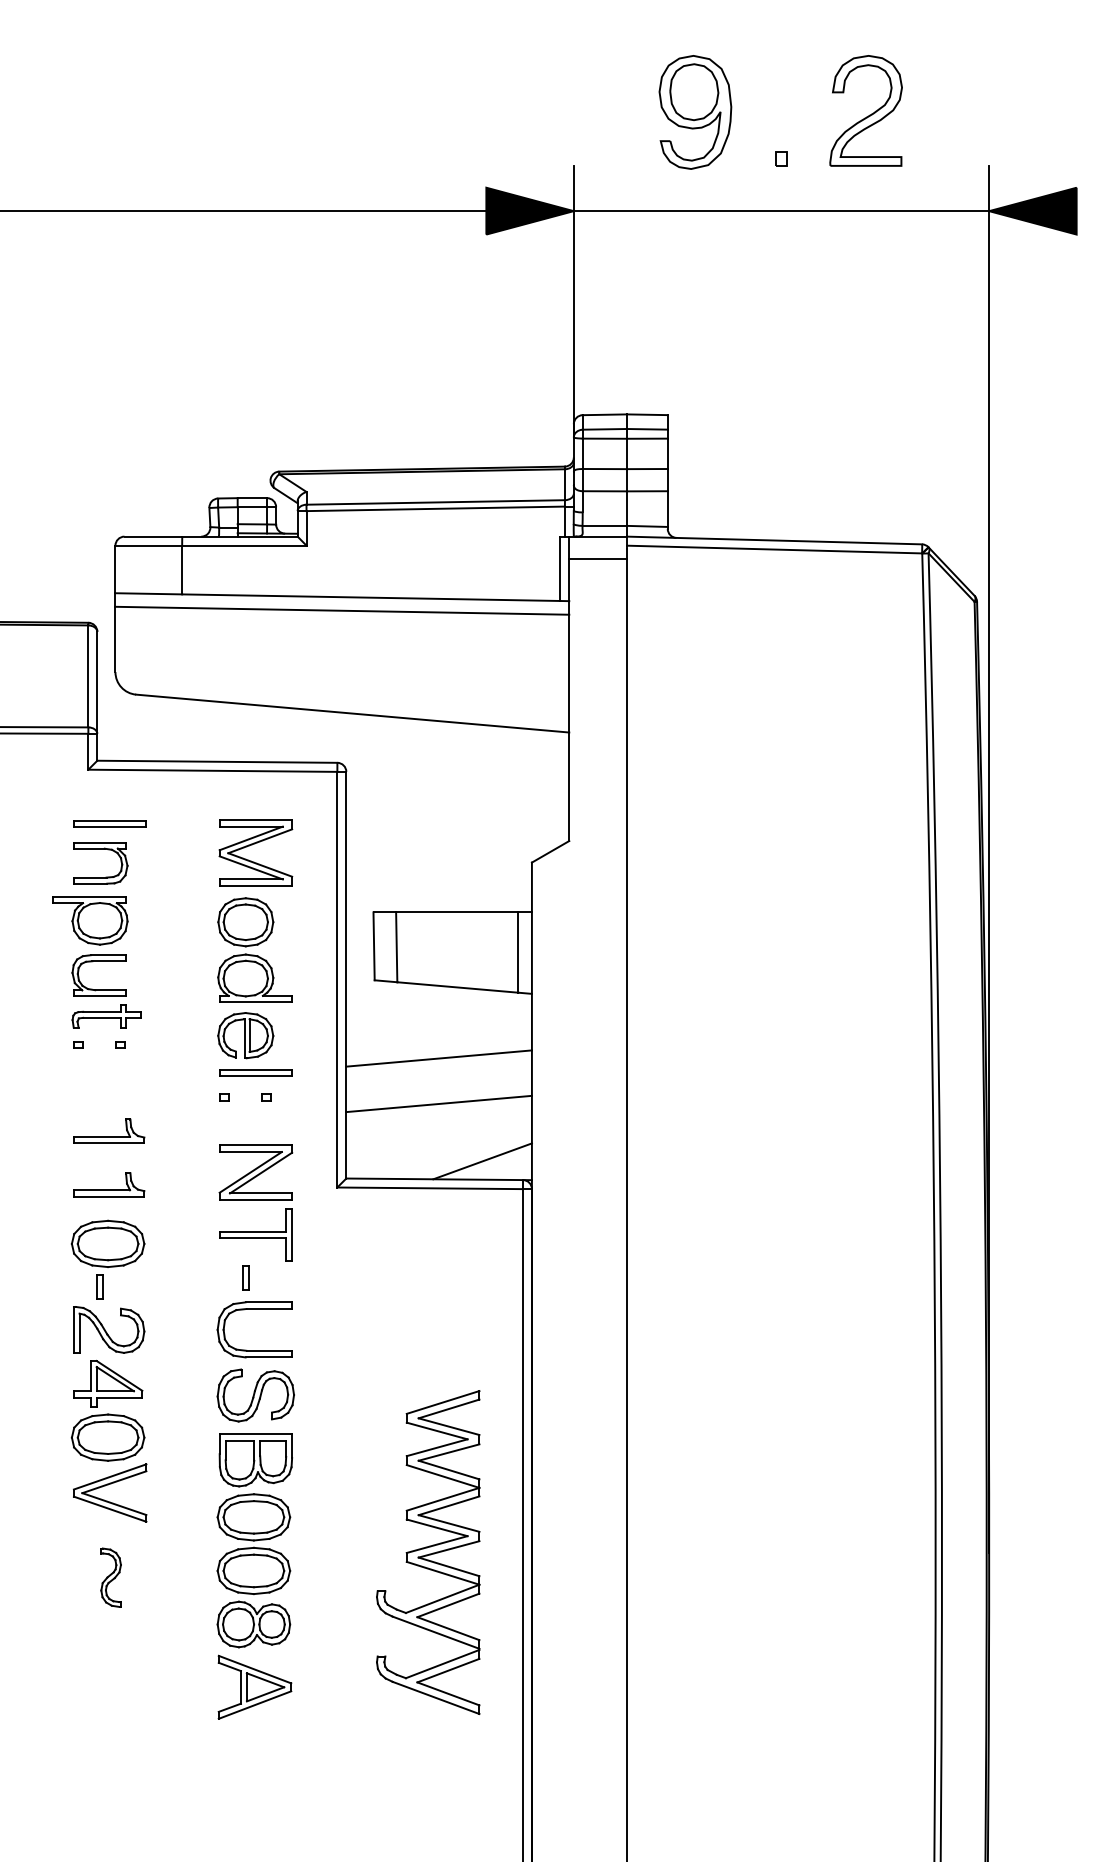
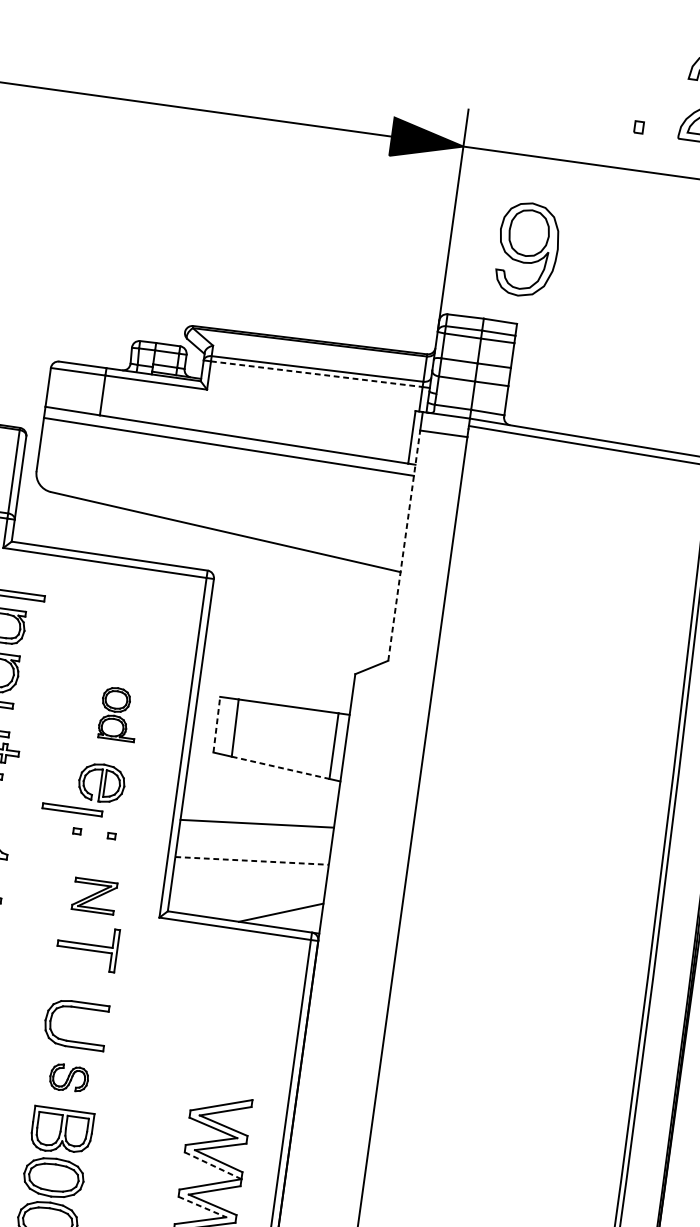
part: (695, 112) -> (527, 249), moved
line: (436, 508) -> (317, 374), solid -> dashed
line: (569, 700) -> (404, 545), solid -> dashed
part: (252, 845) -> (128, 628), removed
line: (374, 946) -> (217, 724), solid -> dashed
part: (254, 949) -> (118, 713), size x0.6
line: (457, 987) -> (280, 767), solid -> dashed
part: (255, 1072) -> (72, 809), moved
line: (439, 1103) -> (252, 860), solid -> dashed
part: (255, 1172) -> (94, 896), size x0.7
part: (245, 1277) -> (74, 980), removed
part: (255, 1395) -> (69, 1078), size x0.6
line: (443, 1476) -> (213, 1165), solid -> dashed
line: (437, 1527) -> (202, 1206), solid -> dashed

